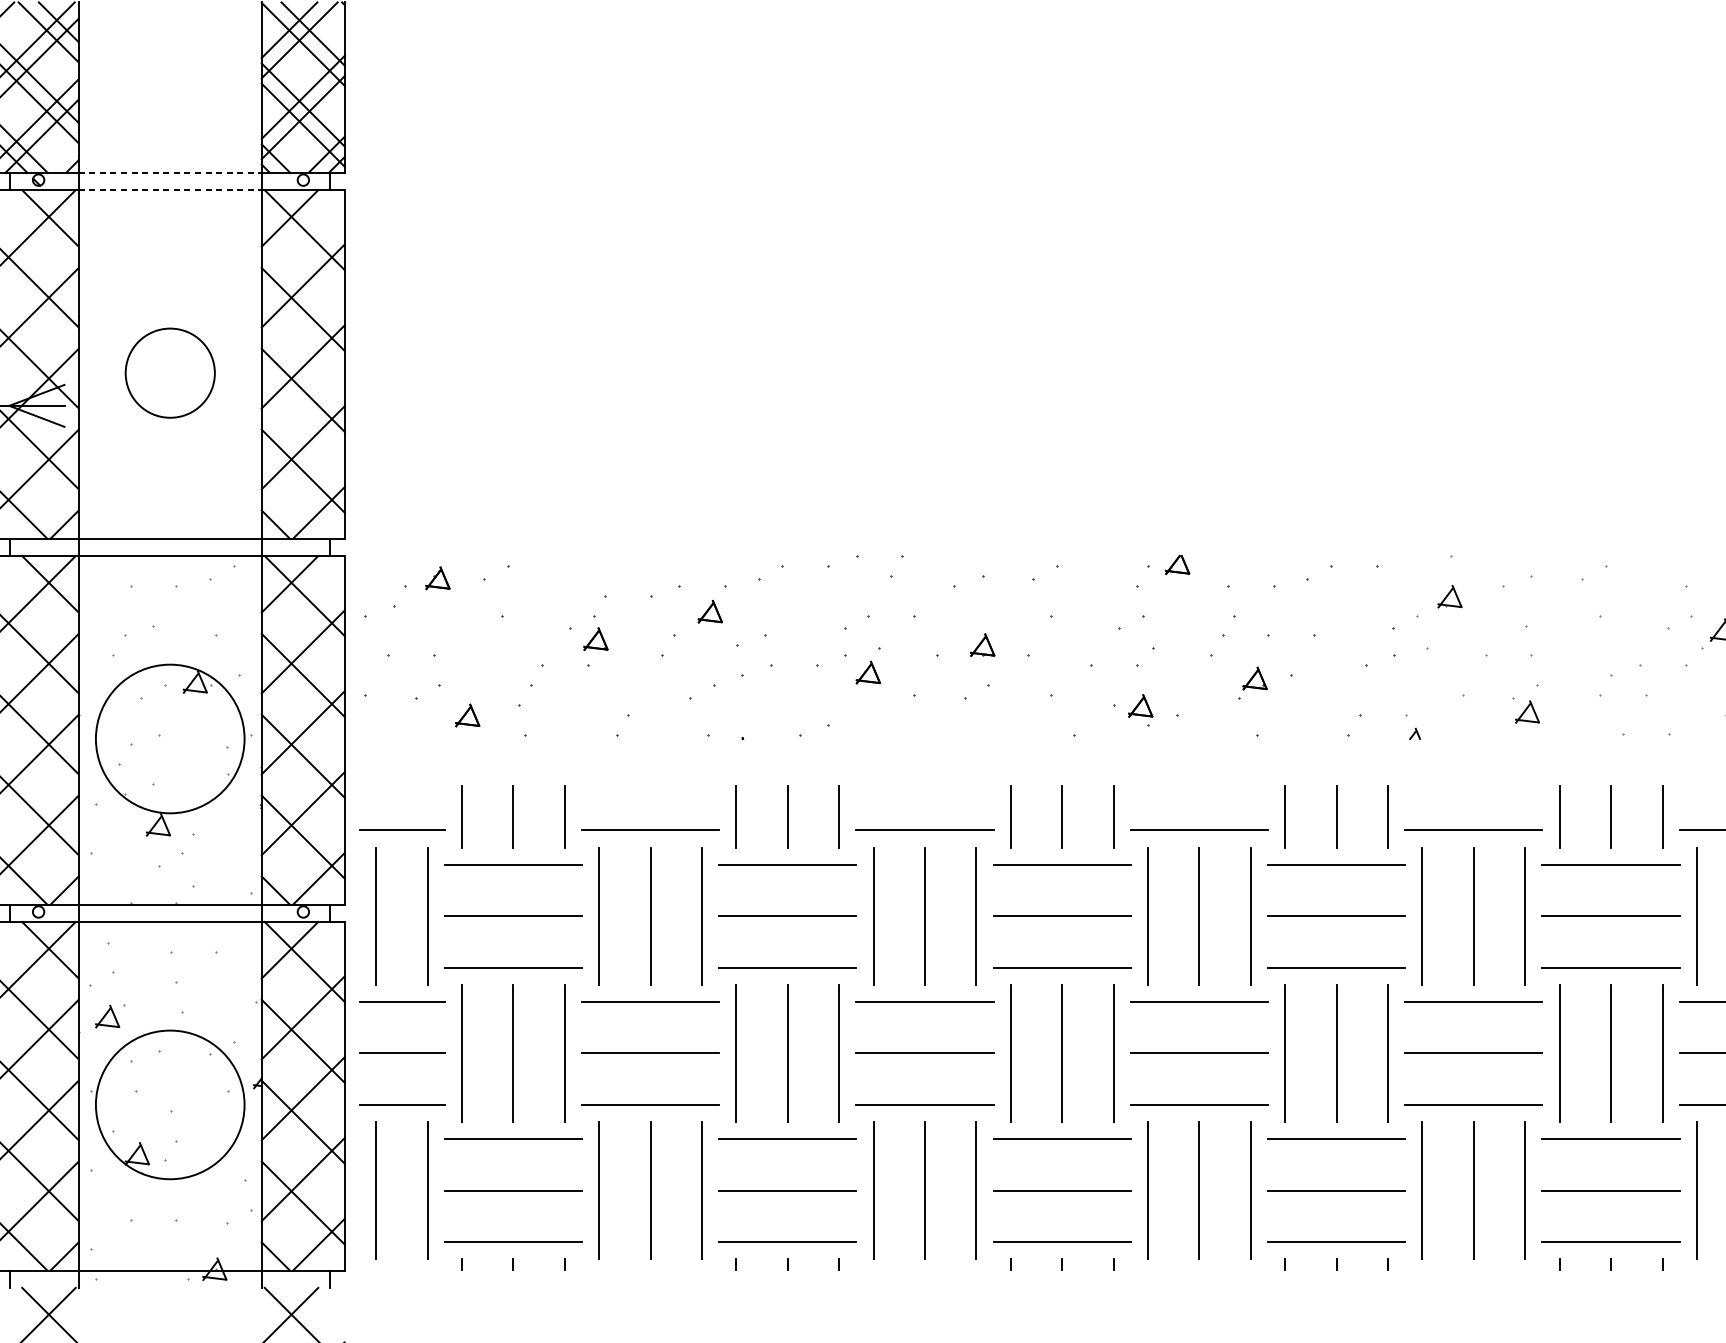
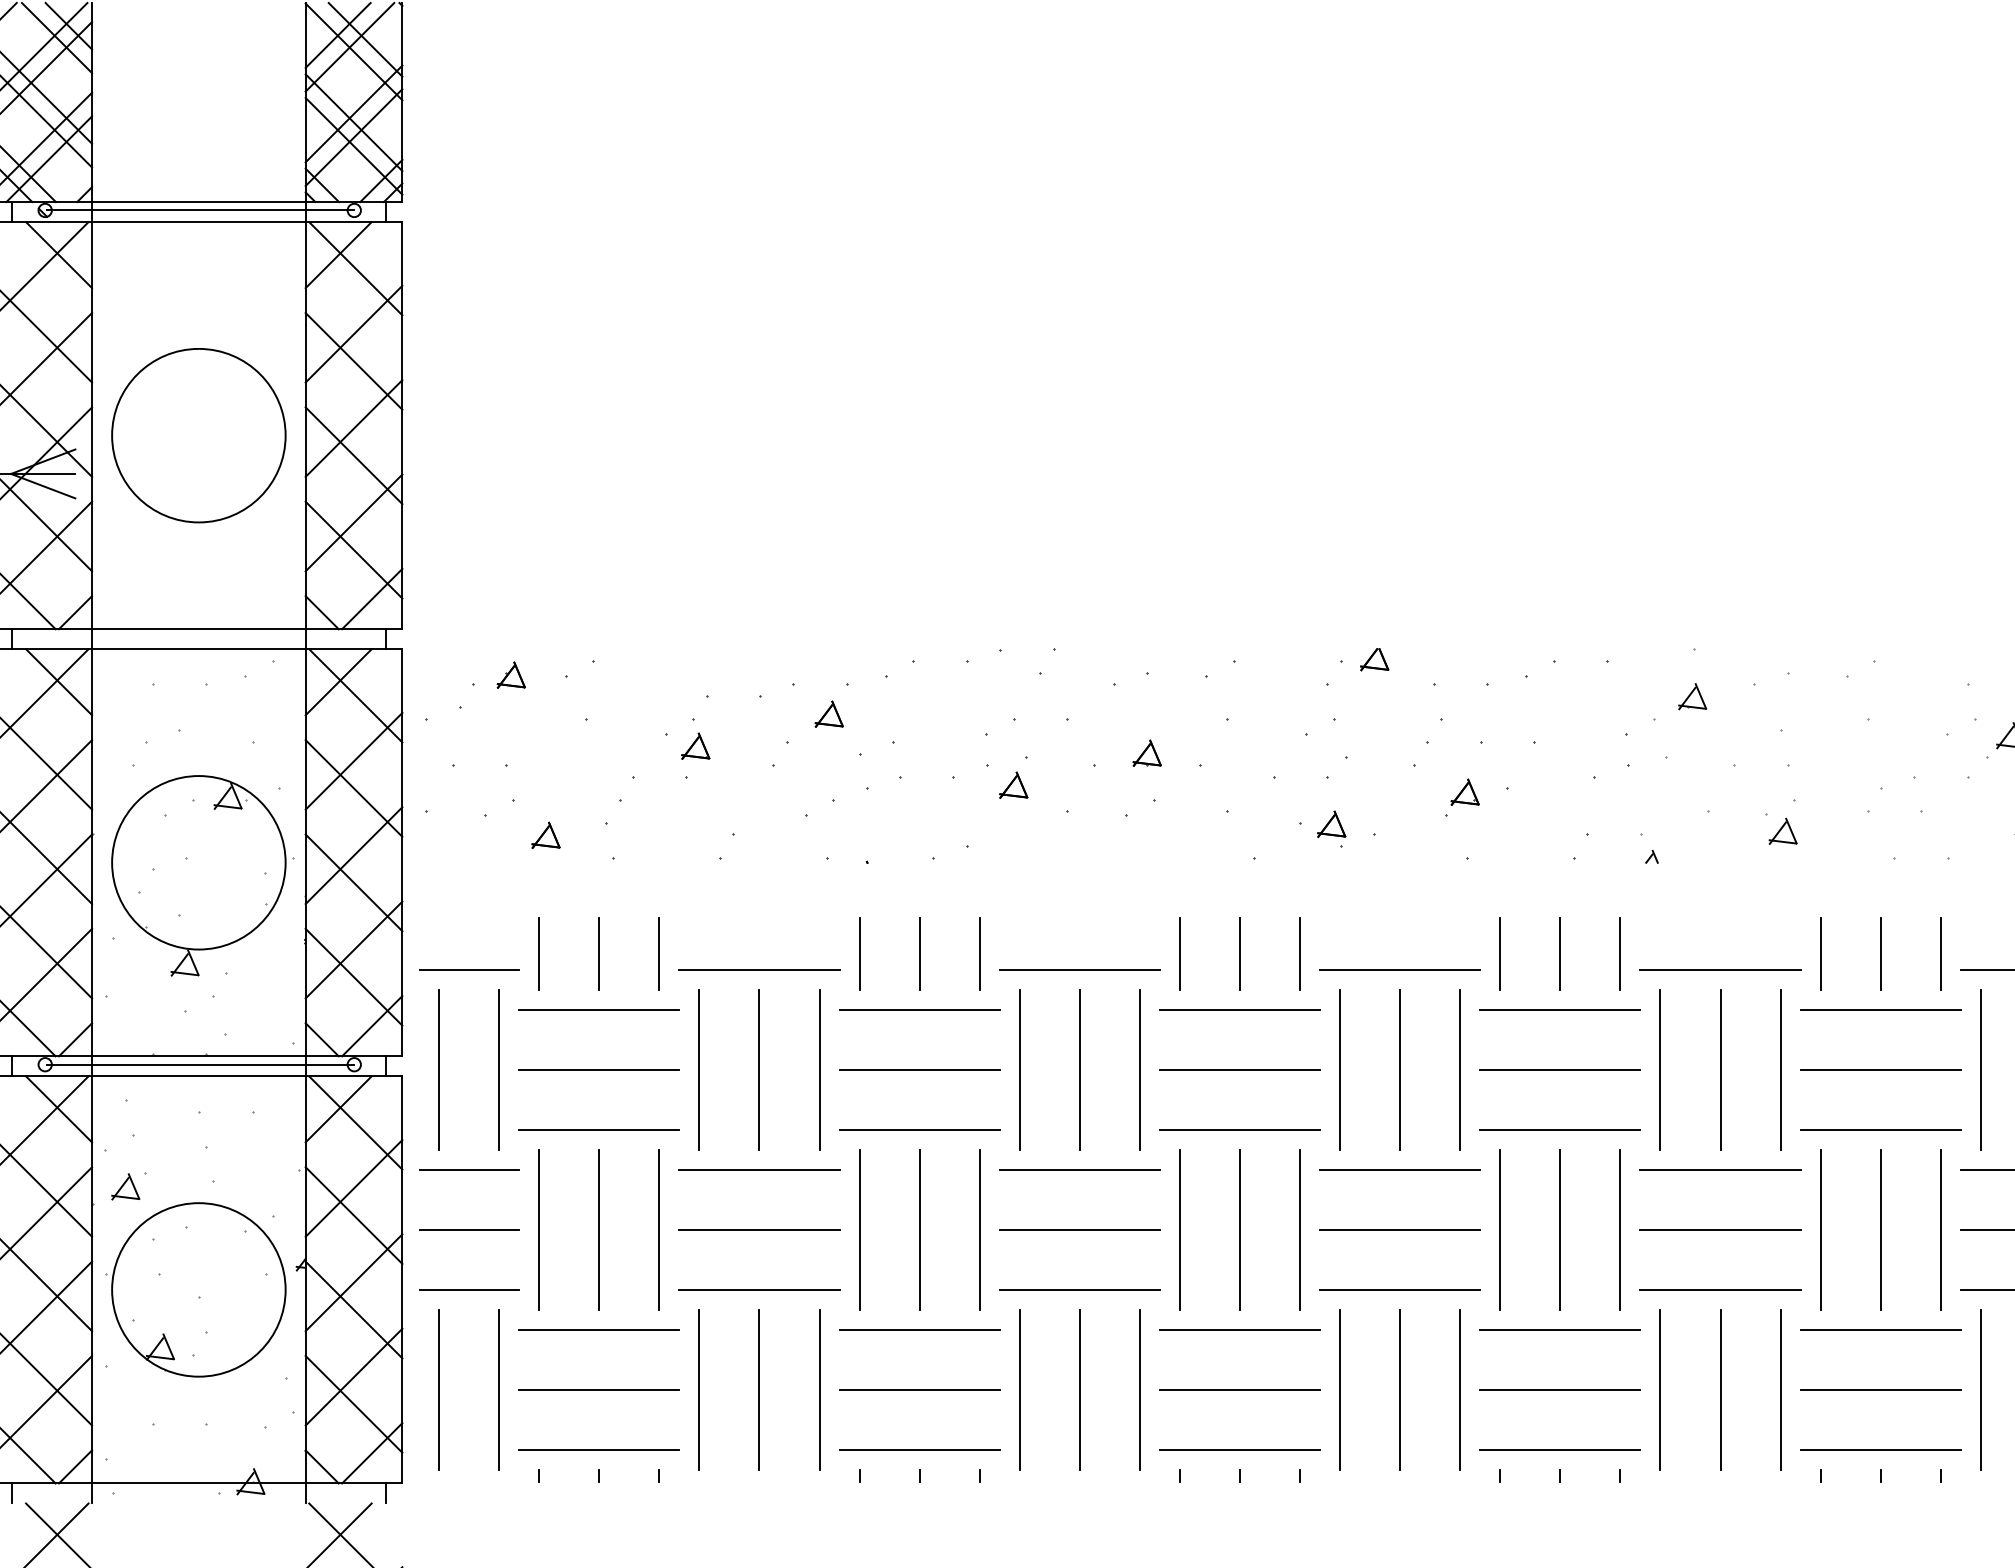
line: (169, 173) -> (198, 202), dashed -> solid
line: (171, 180) -> (200, 210), added
line: (169, 190) -> (198, 222), dashed -> solid
circle: (169, 372) -> (198, 435), size x1.67
line: (171, 911) -> (200, 1064), added

